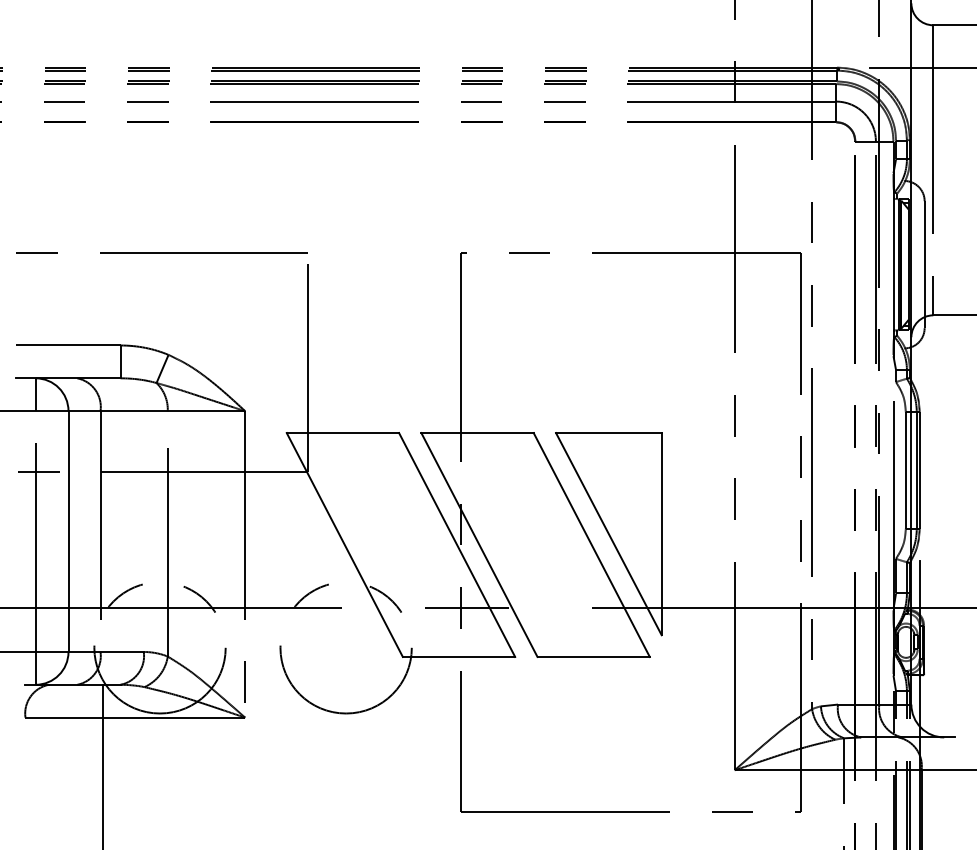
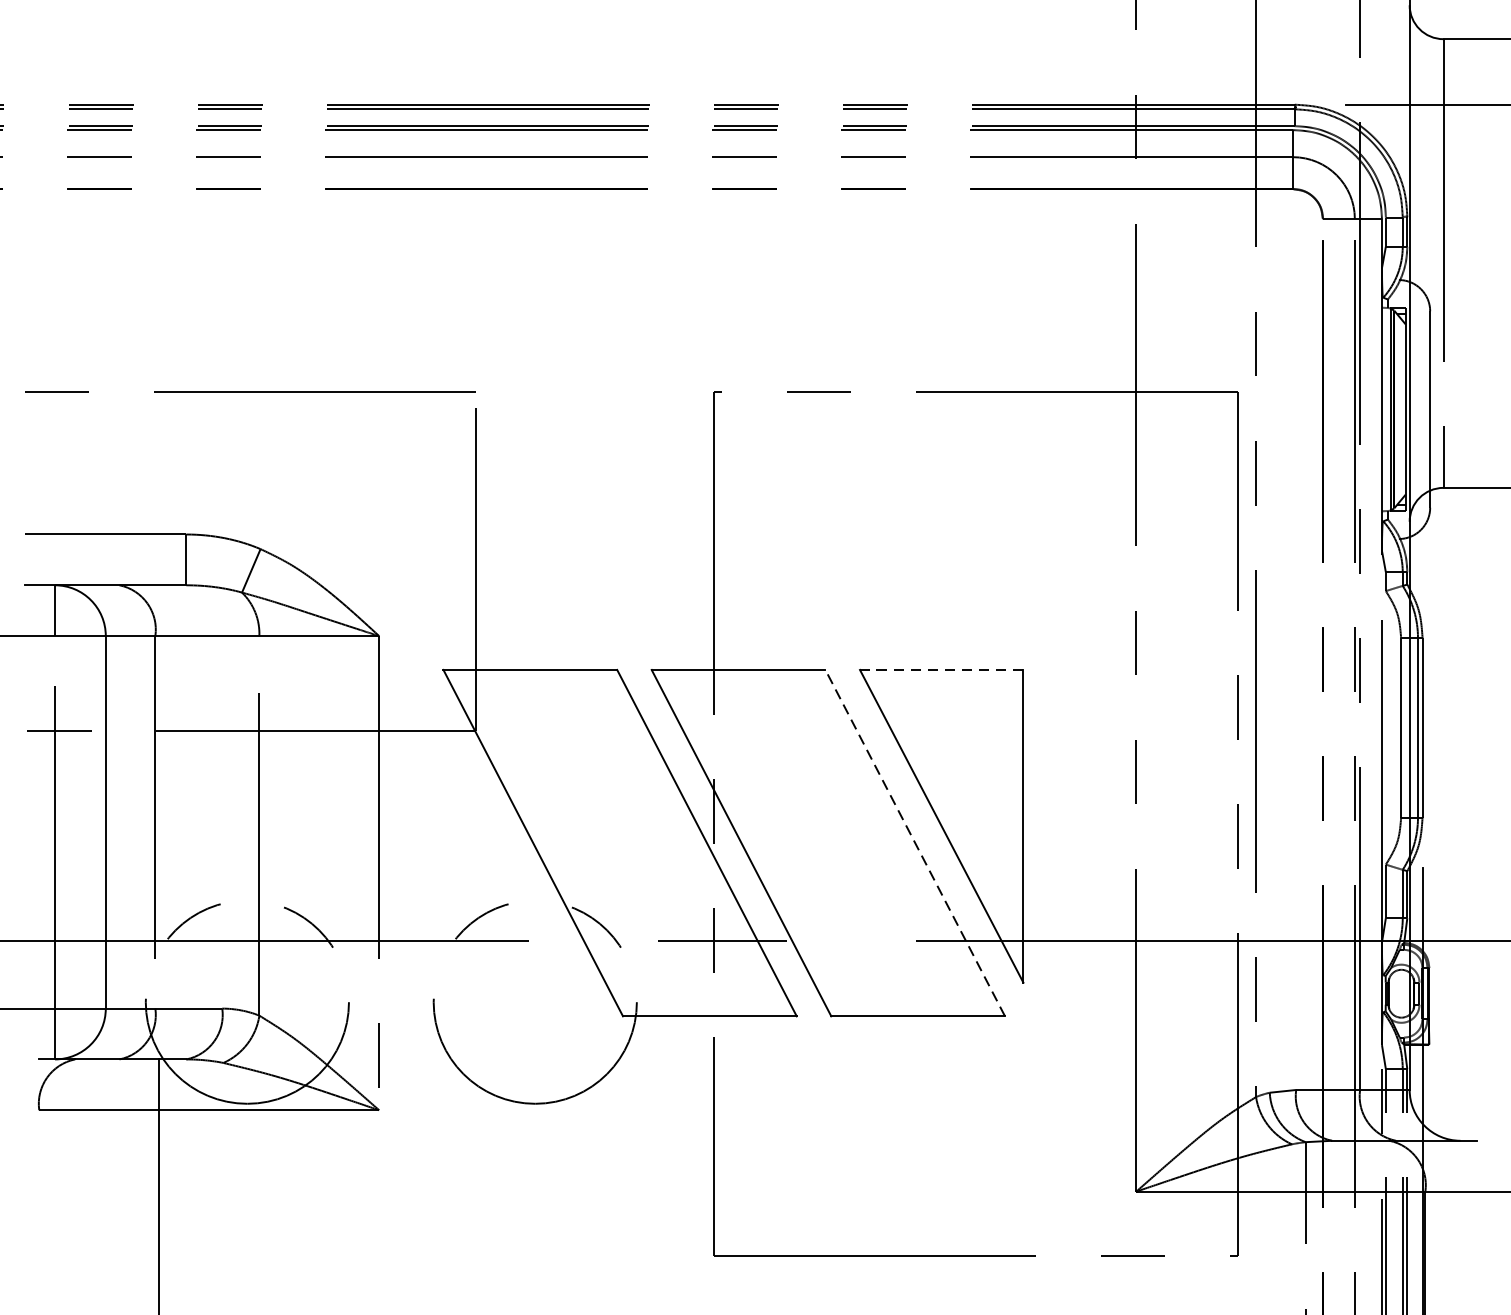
line: (608, 433) -> (941, 670), solid -> dashed
line: (591, 544) -> (914, 842), solid -> dashed

